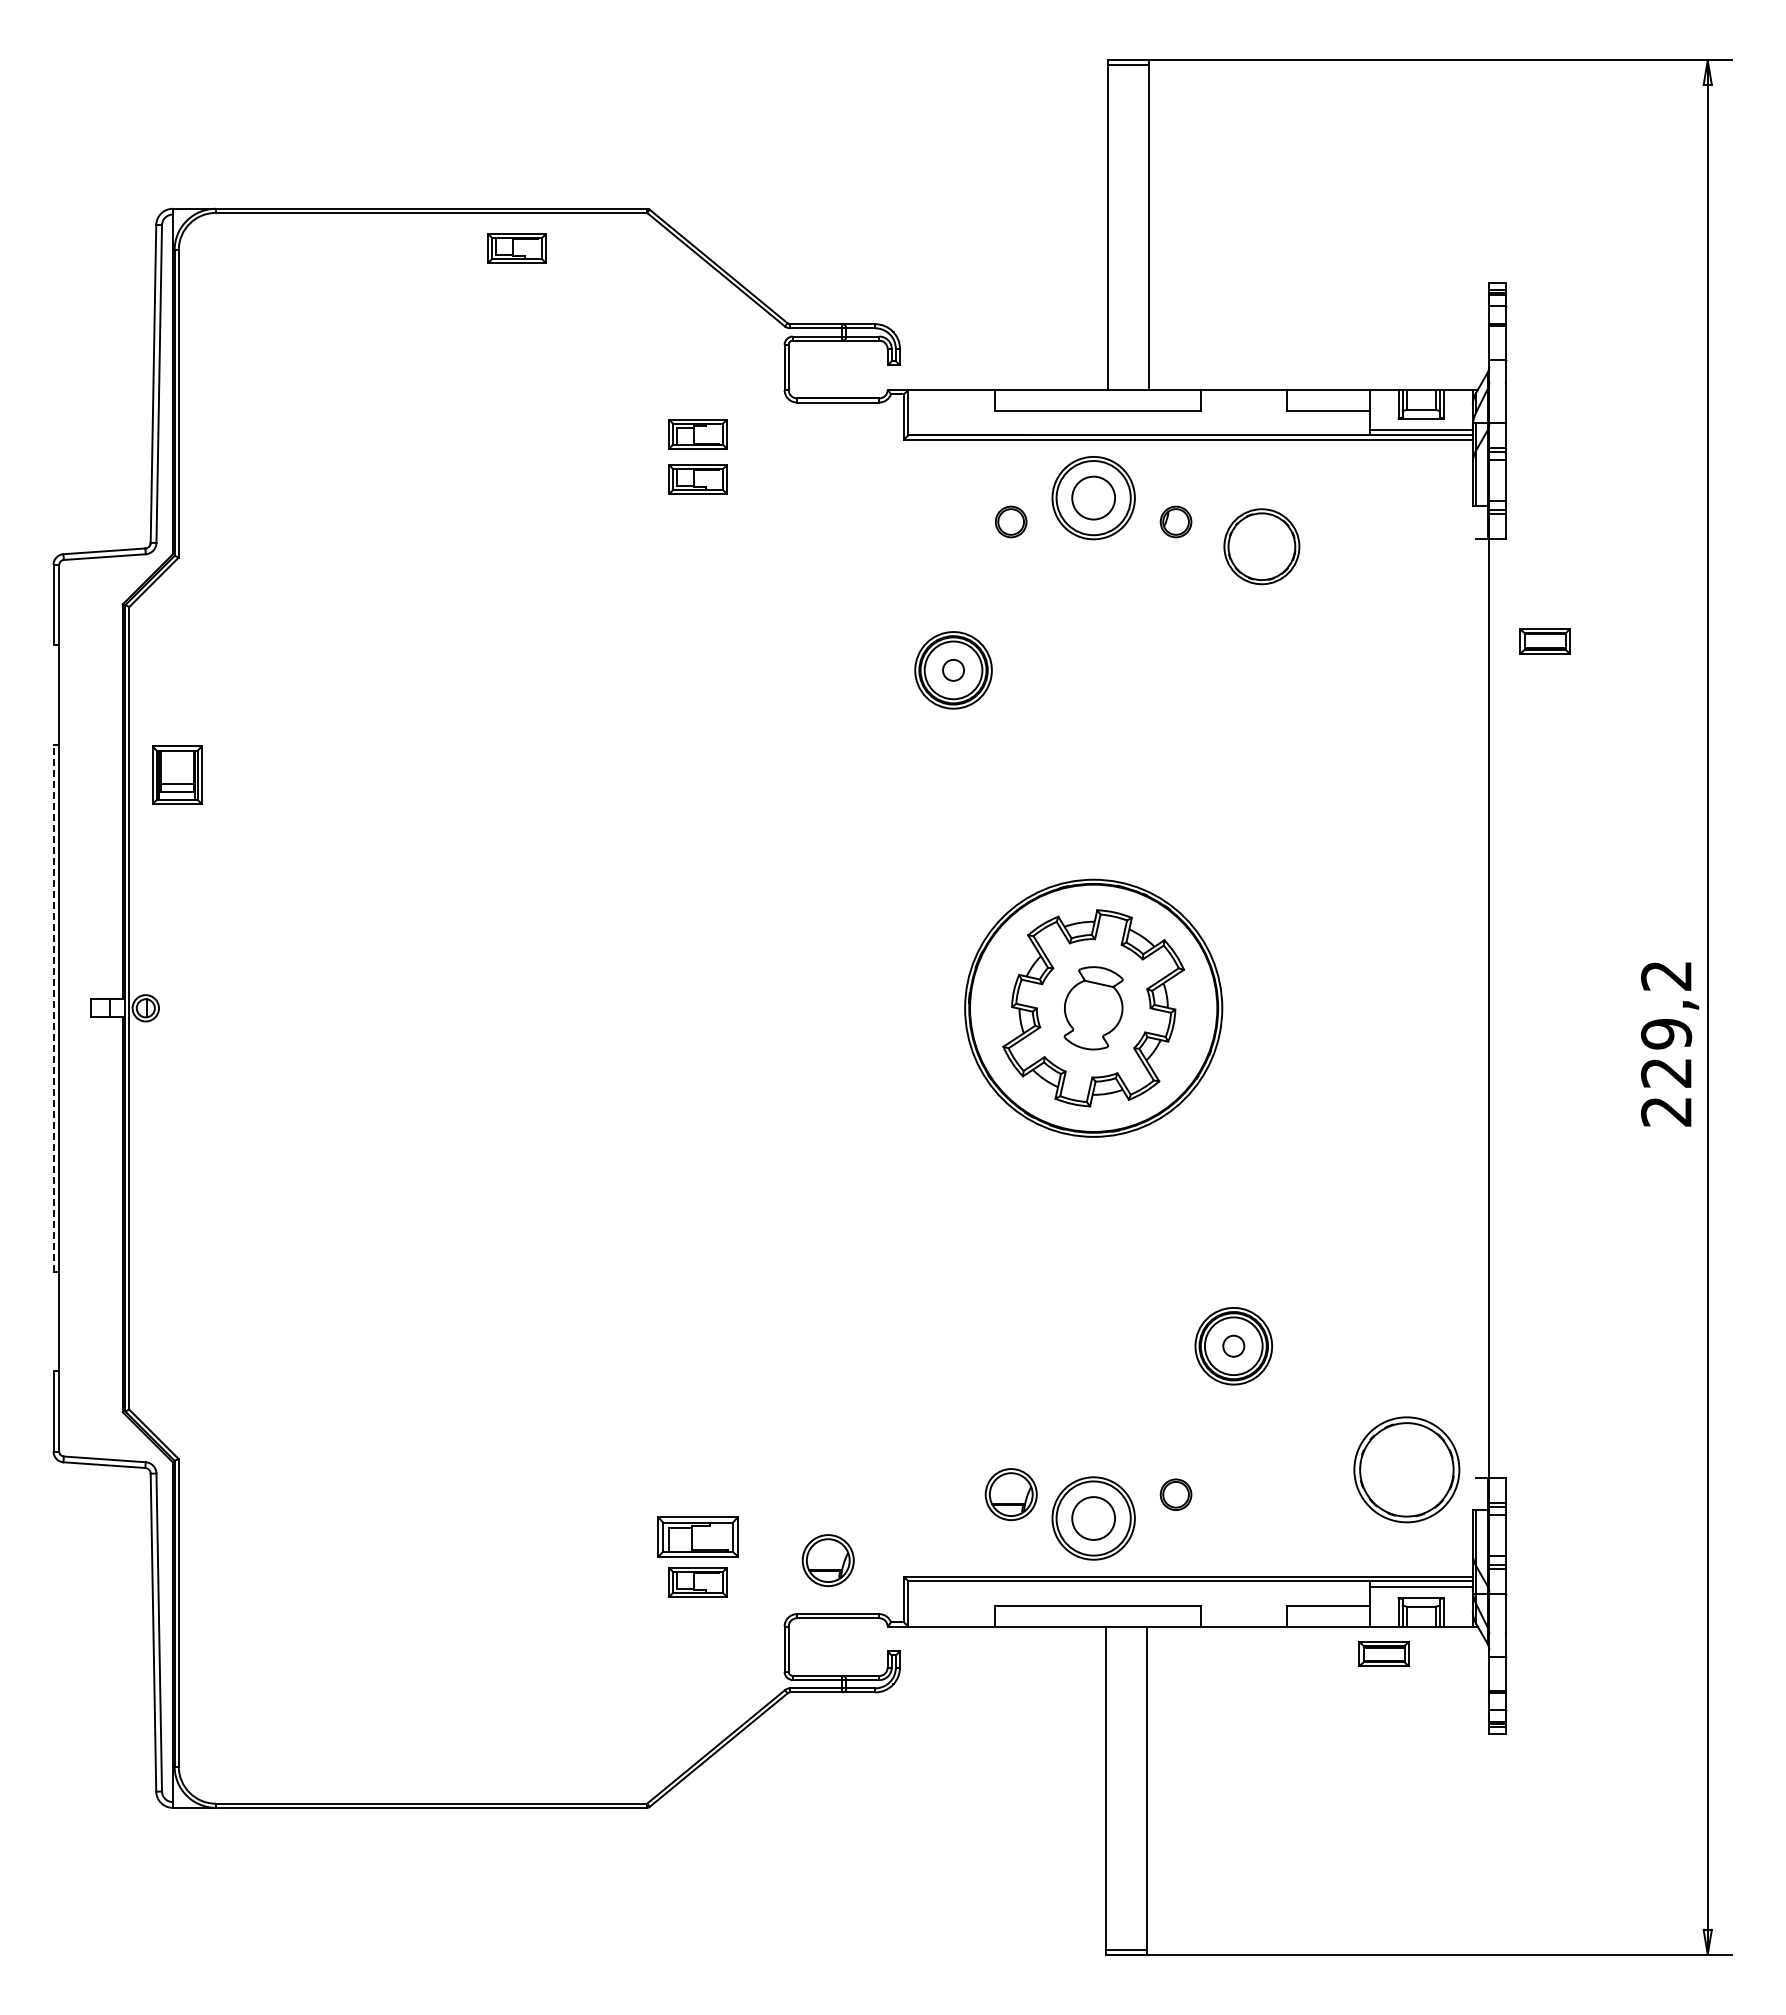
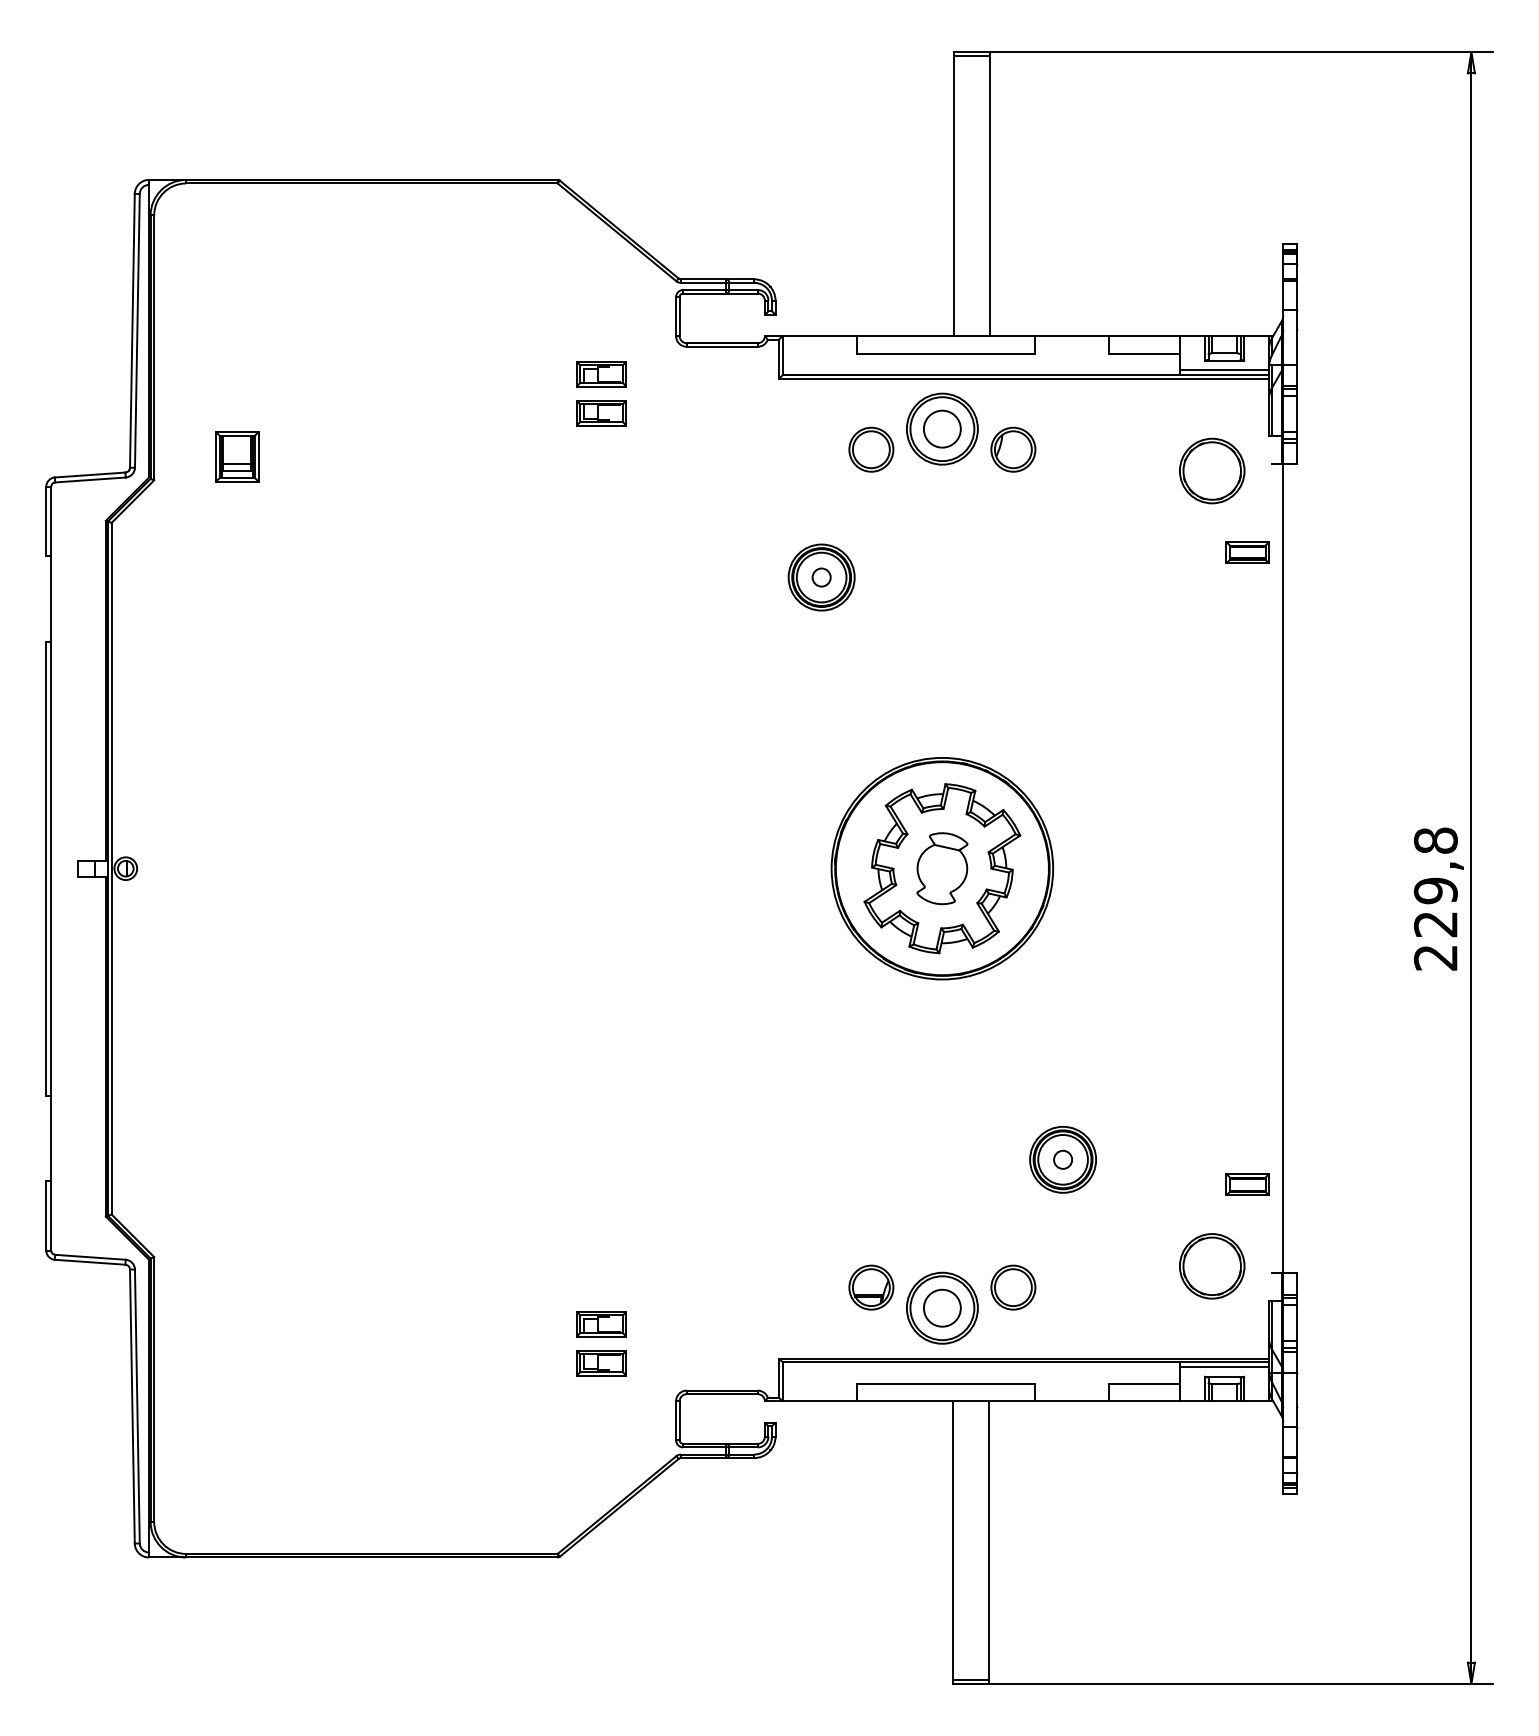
part: (516, 248) -> (445, 214), removed
part: (1010, 521) -> (870, 449), size x1.67
part: (1175, 521) -> (1012, 449), size x1.67
part: (1261, 546) -> (1211, 470), moved
part: (1544, 641) -> (1247, 552), moved
part: (177, 774) -> (237, 456), moved
text: (1666, 975) -> (1435, 840), 229,2 -> 229,8
line: (53, 1007) -> (46, 868), dashed -> solid
part: (1406, 1469) -> (1211, 1266), size x0.71
part: (1175, 1494) -> (1012, 1287), size x1.67
part: (697, 1536) -> (601, 1323), size x0.71
part: (827, 1560) -> (713, 1344), removed
part: (1383, 1653) -> (1247, 1184), moved

